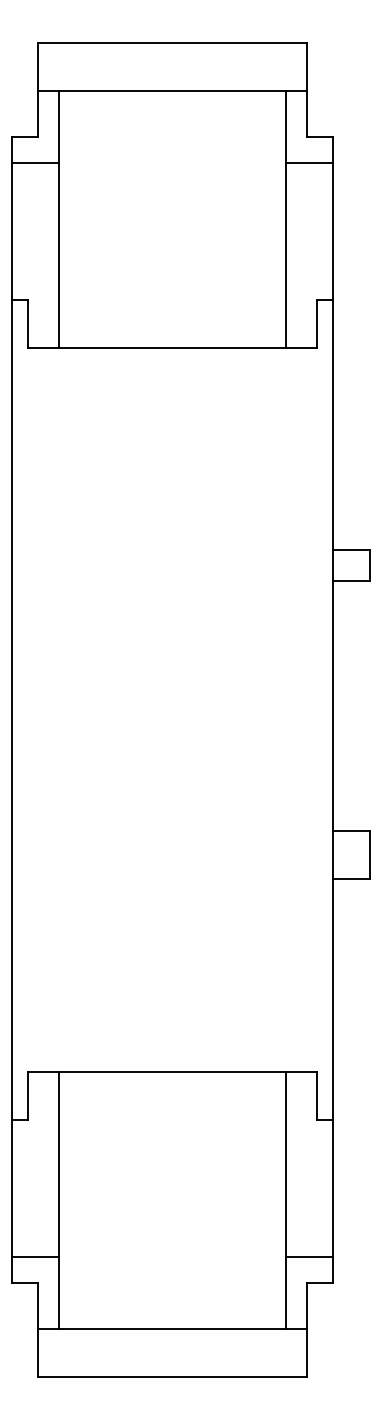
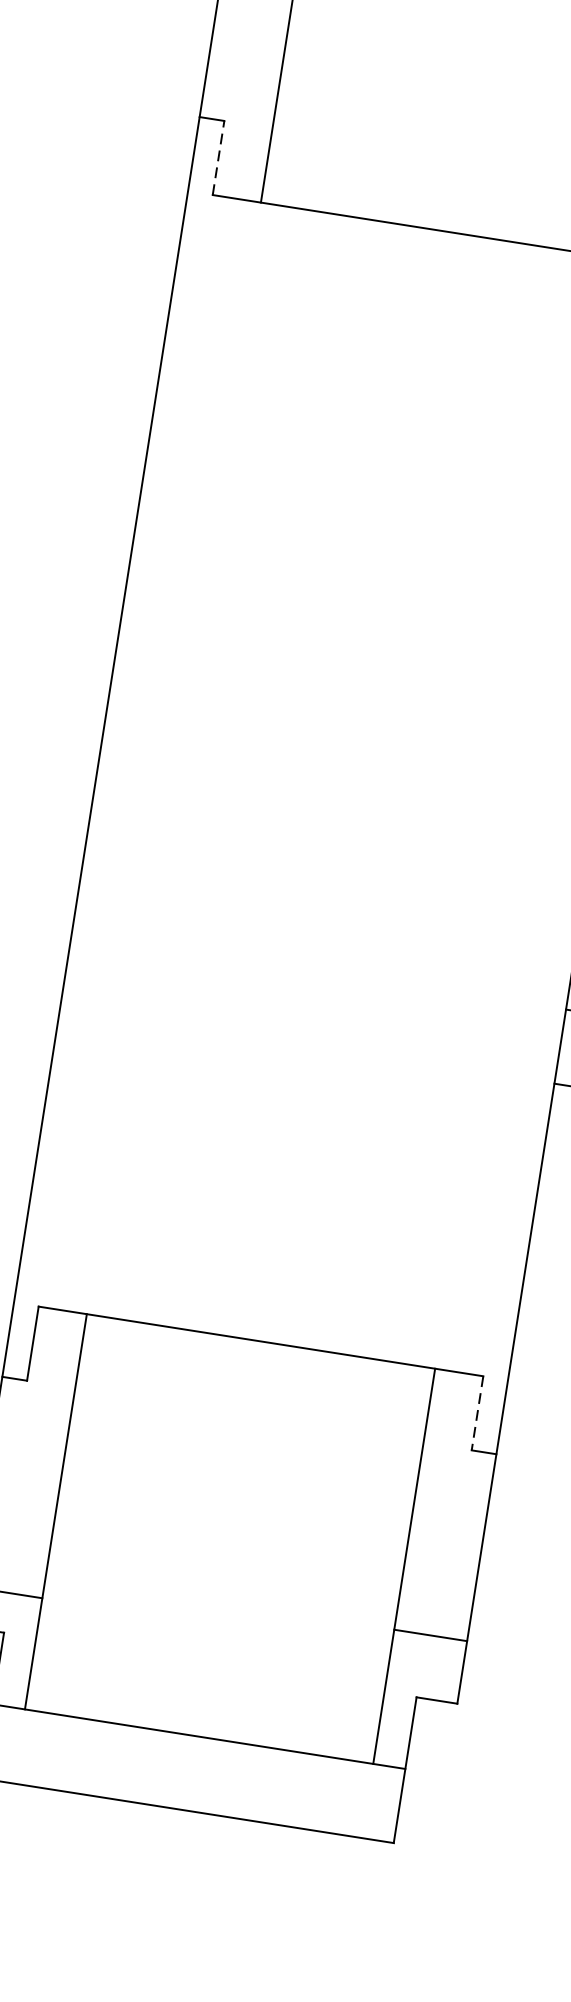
line: (27, 323) -> (218, 157), solid -> dashed
line: (317, 1096) -> (477, 1414), solid -> dashed
line: (309, 1256) -> (430, 1634), moved

